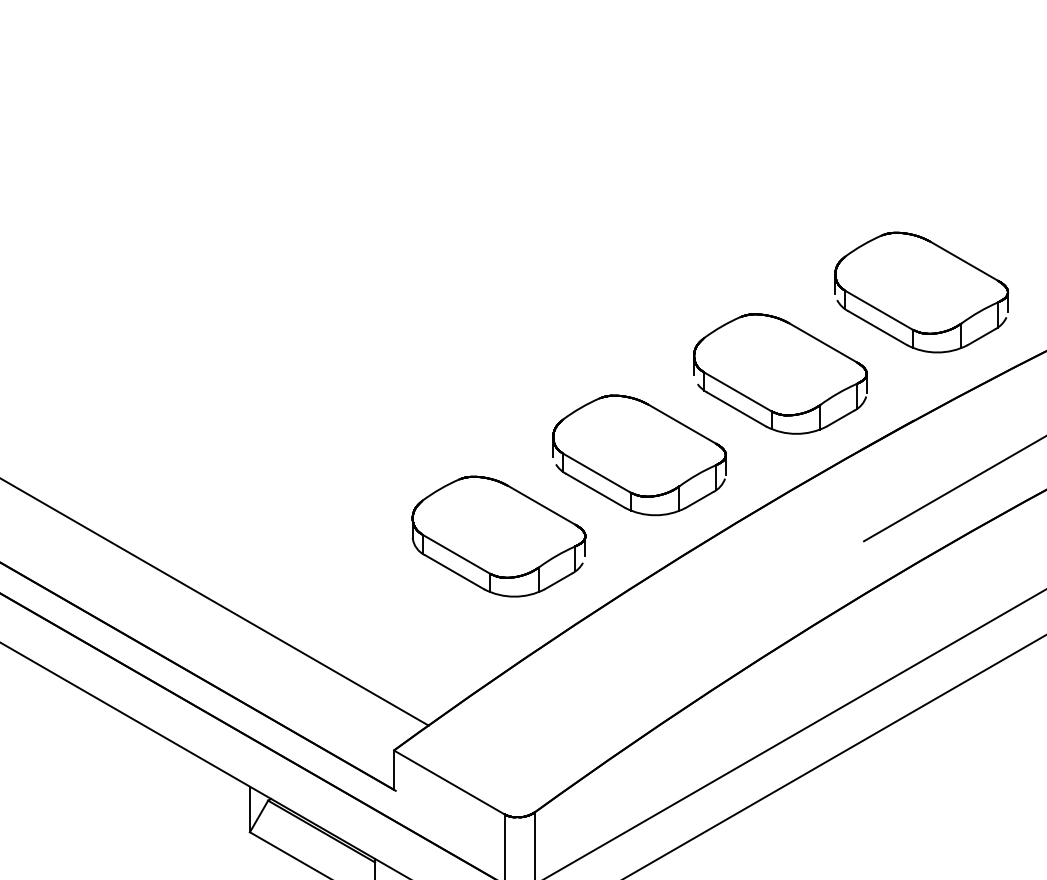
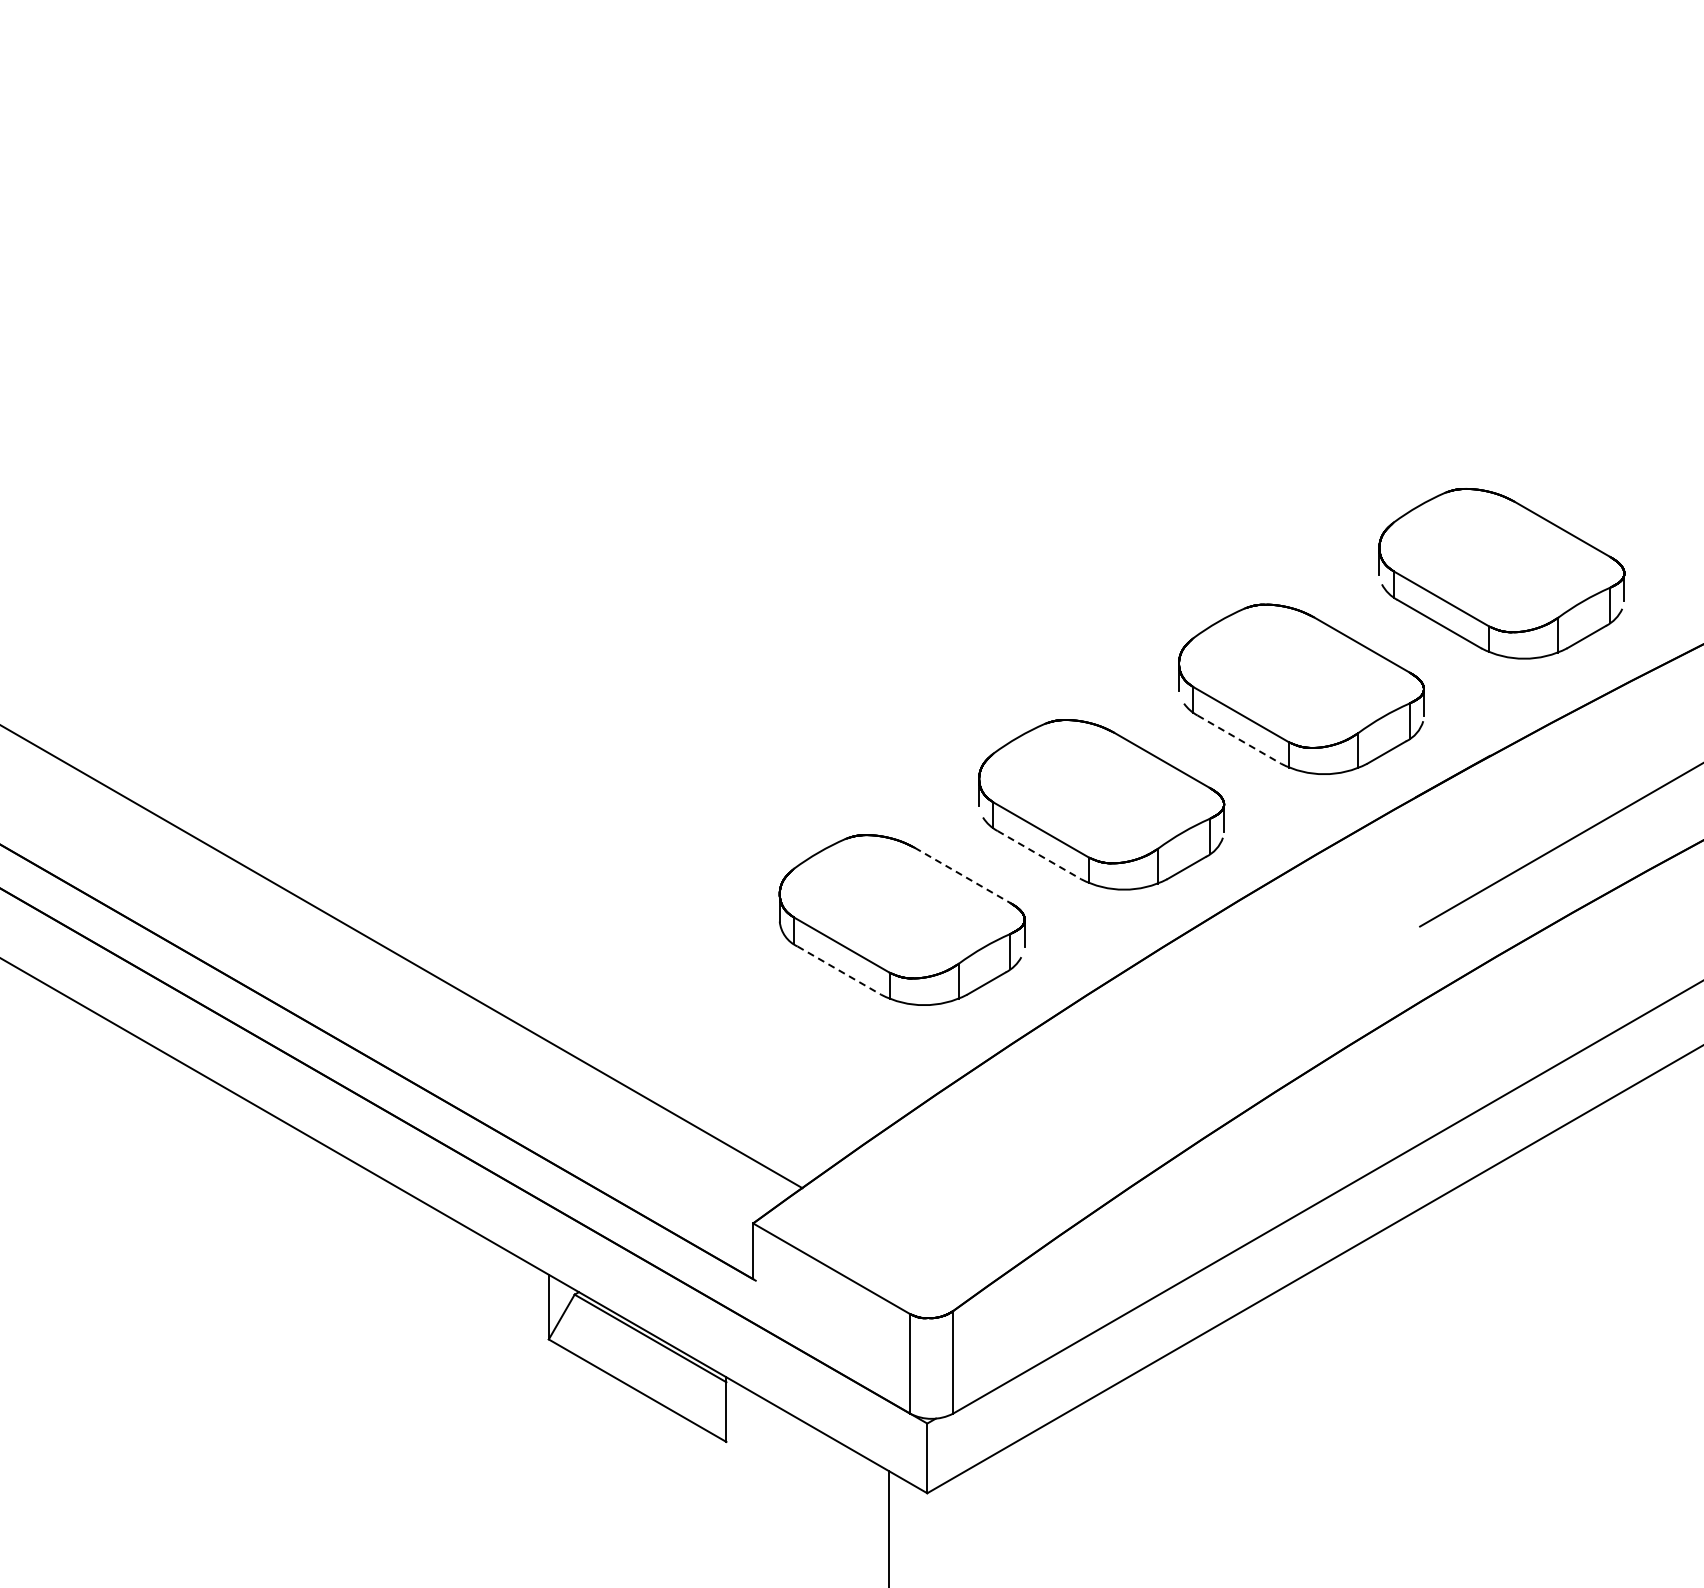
line: (736, 409) -> (1239, 739), solid -> dashed
line: (595, 491) -> (1039, 855), solid -> dashed
line: (542, 505) -> (963, 875), solid -> dashed
line: (454, 572) -> (839, 970), solid -> dashed

